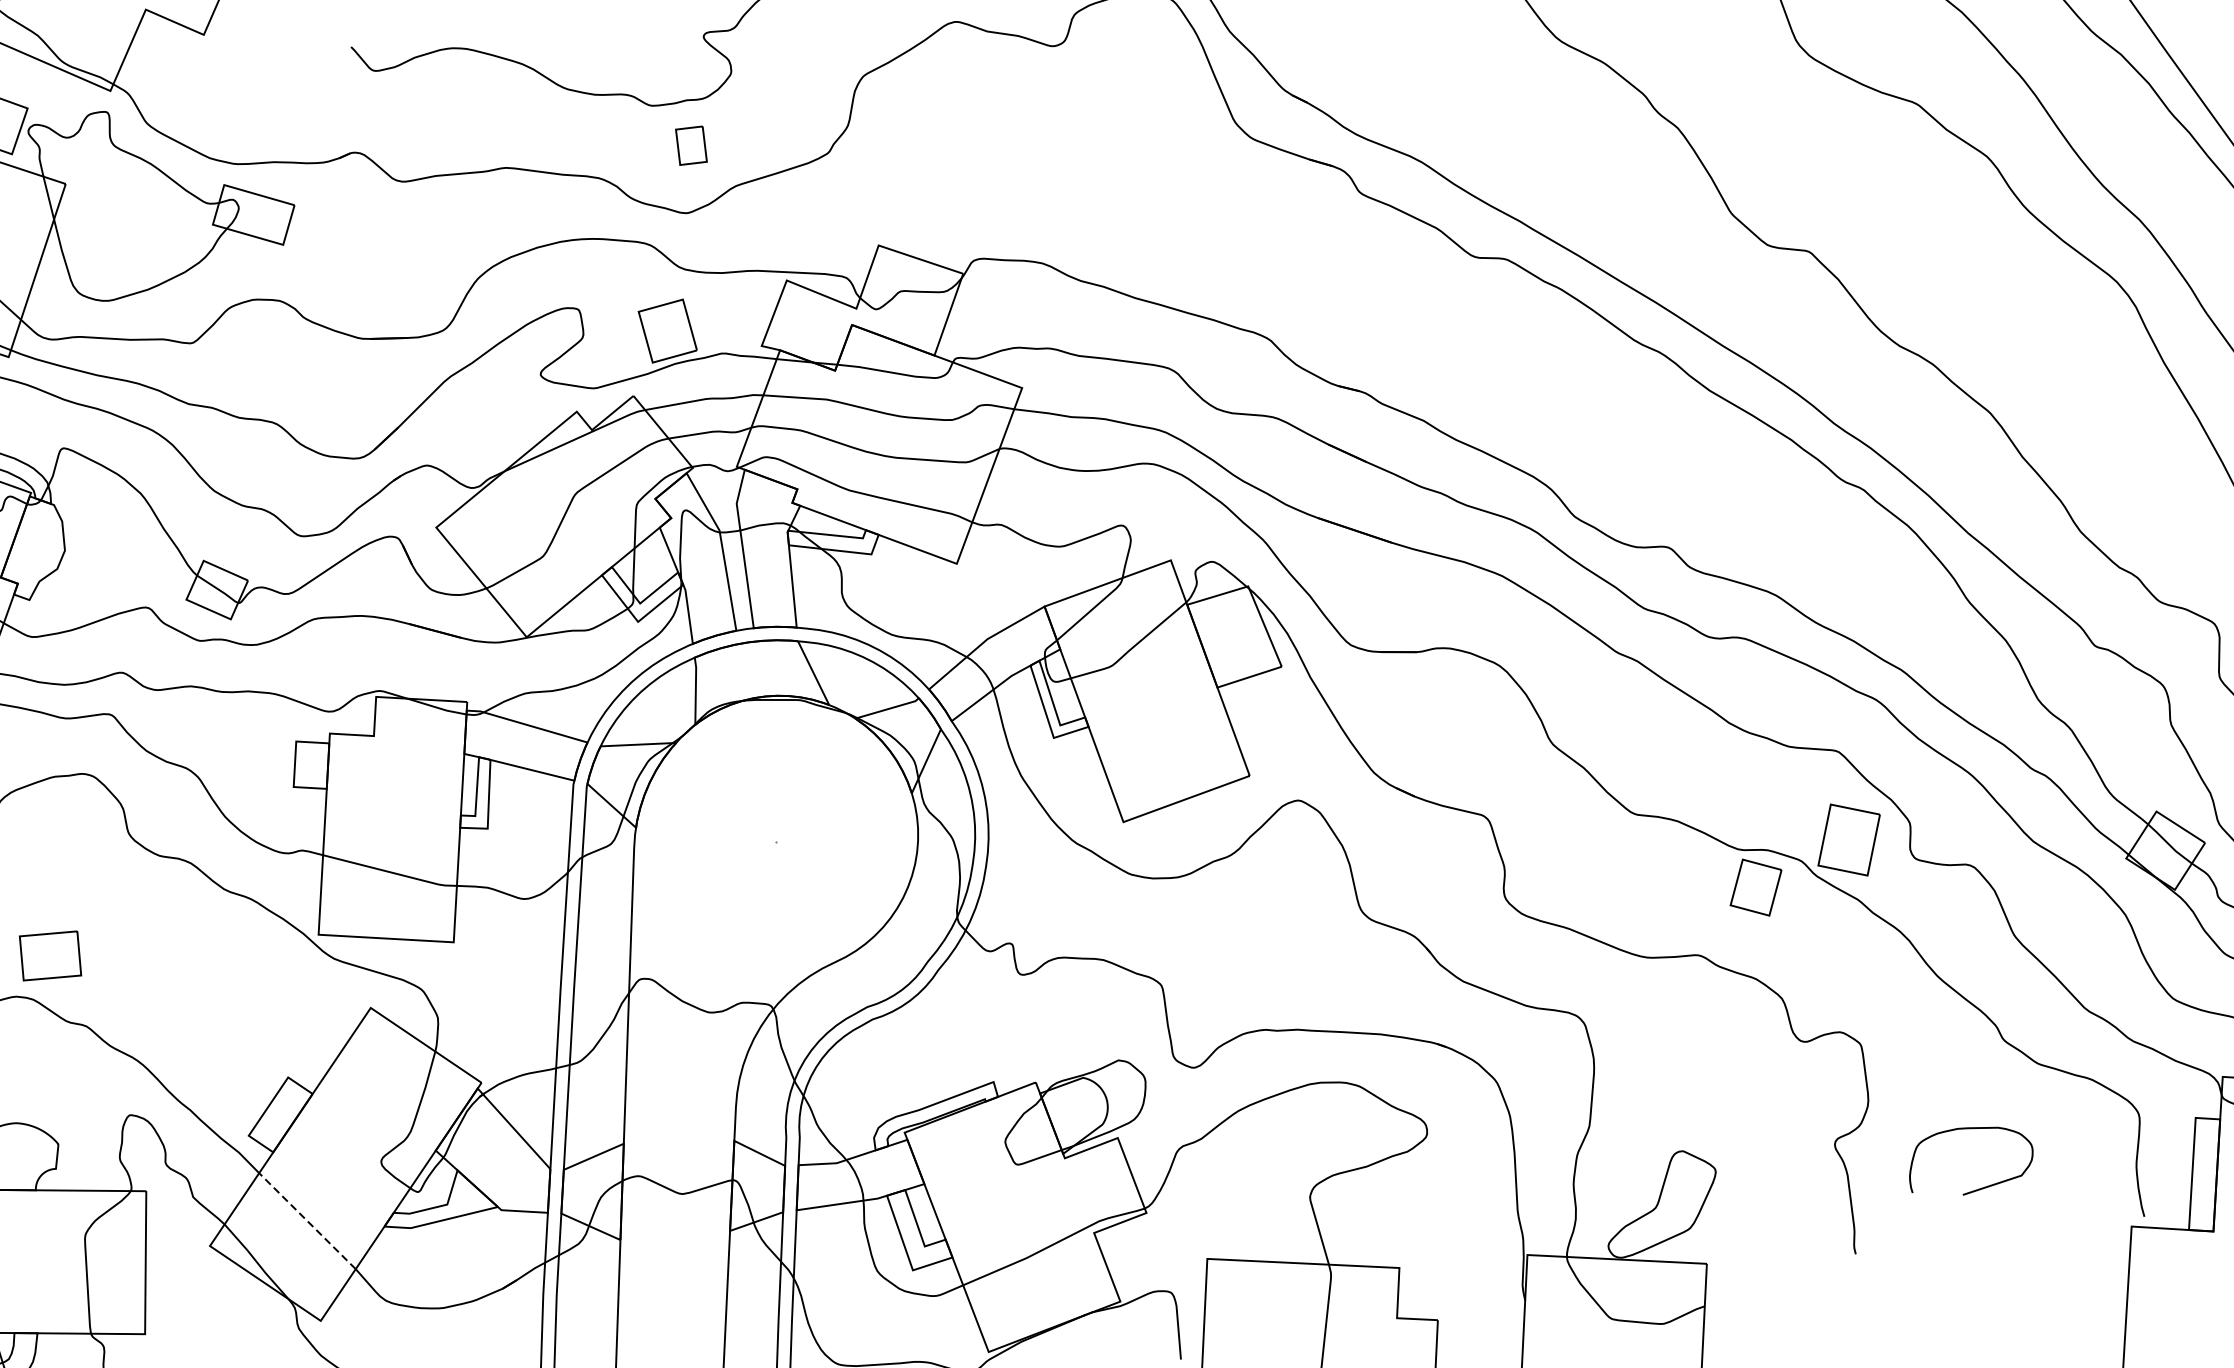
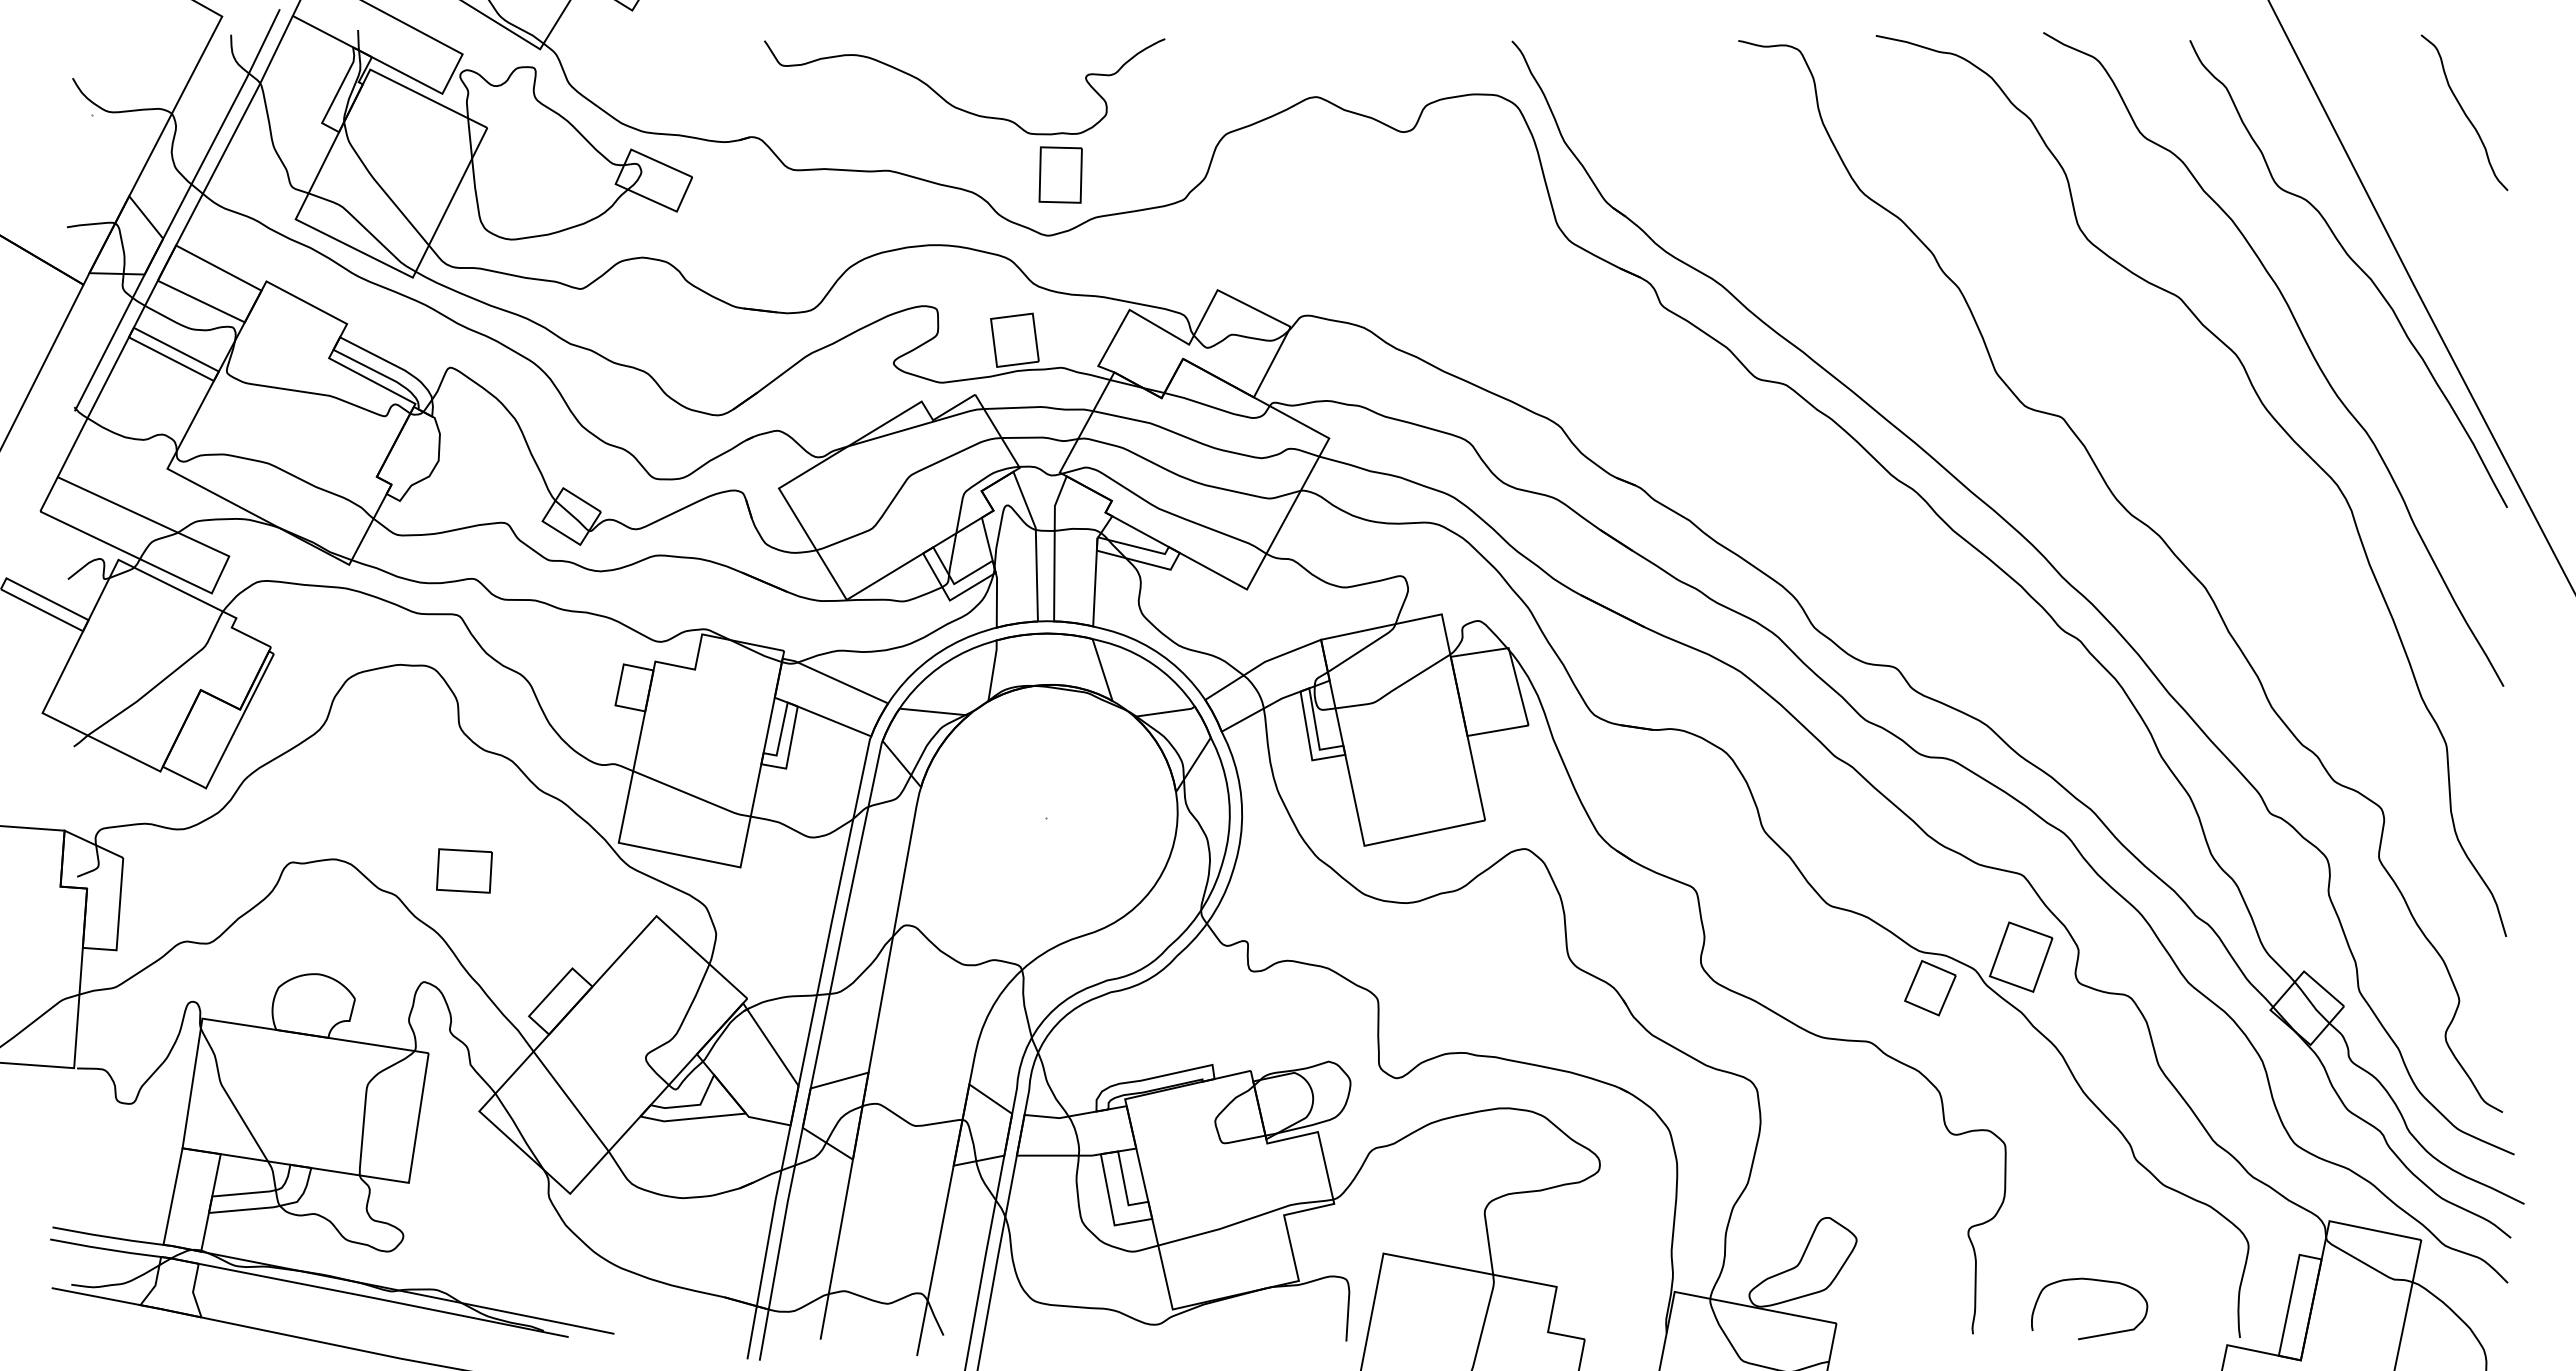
part: (691, 145) -> (1060, 174), size x1.67
part: (50, 955) -> (464, 870), moved
curve: (1977, 1188) -> (2092, 1335), moved
line: (306, 1221) -> (570, 1101), dashed -> solid

